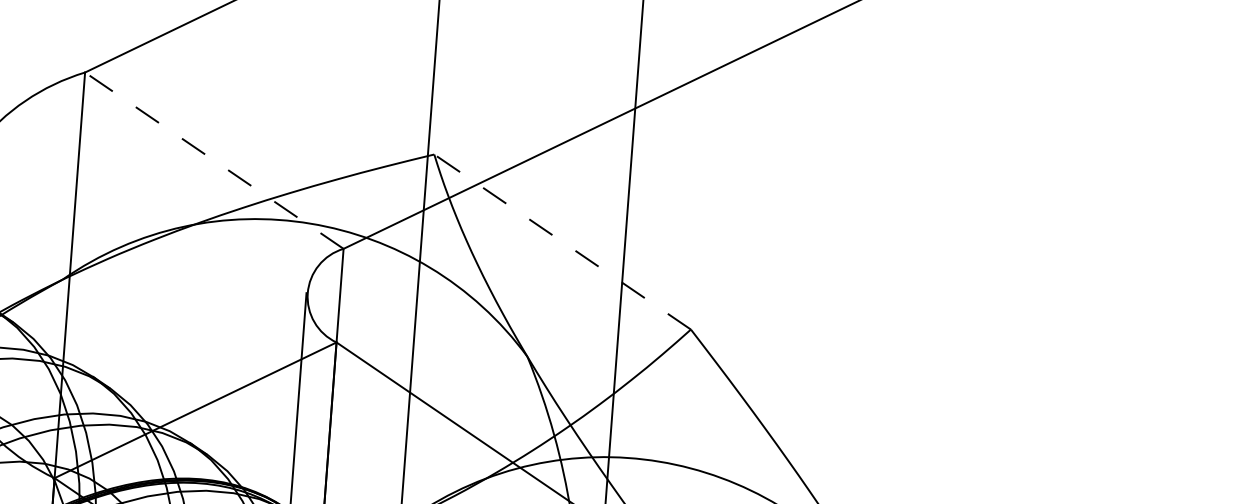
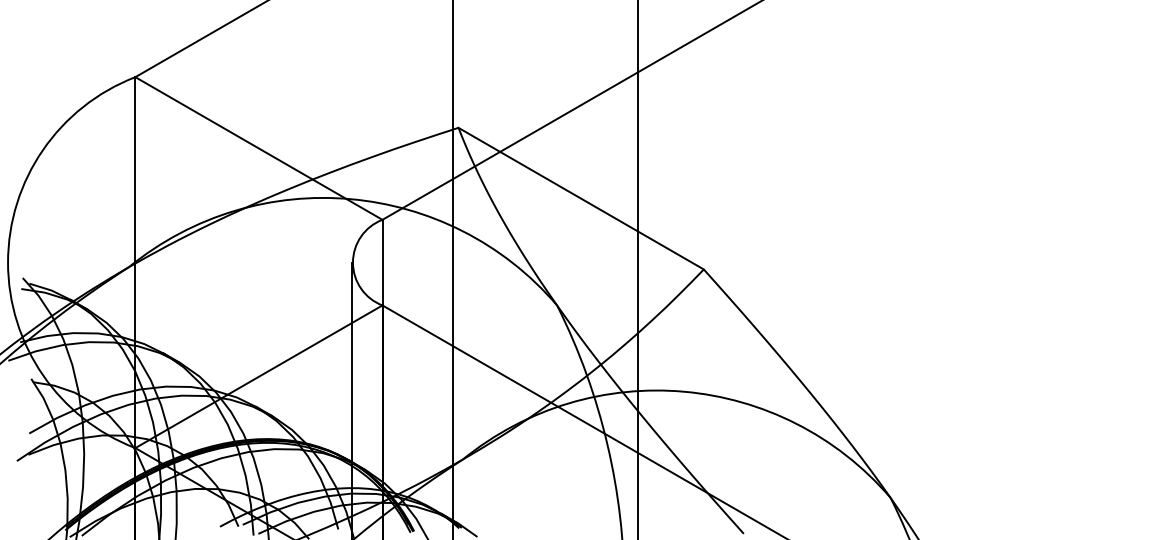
line: (213, 160) -> (258, 148), dashed -> solid
line: (562, 241) -> (581, 198), dashed -> solid

